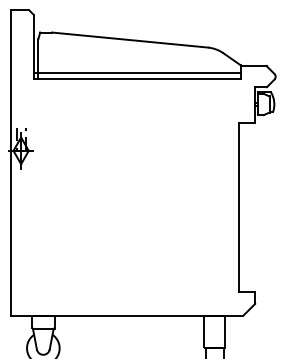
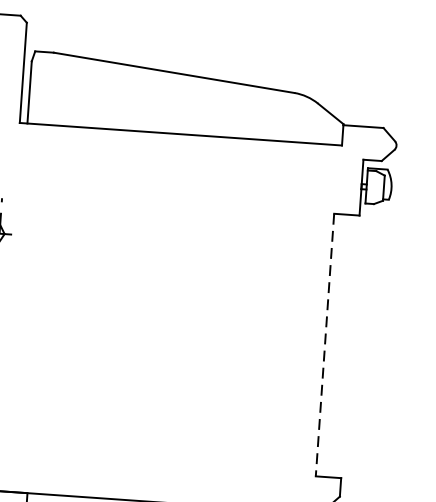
line: (136, 72) -> (180, 123), removed
line: (238, 208) -> (324, 346), solid -> dashed

